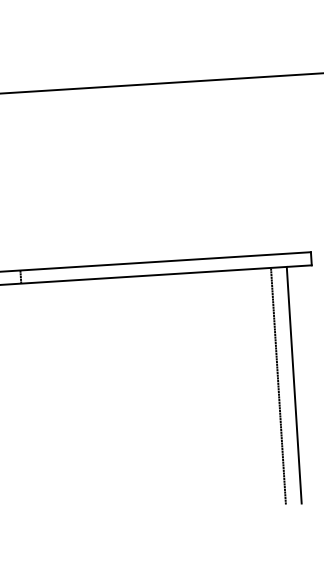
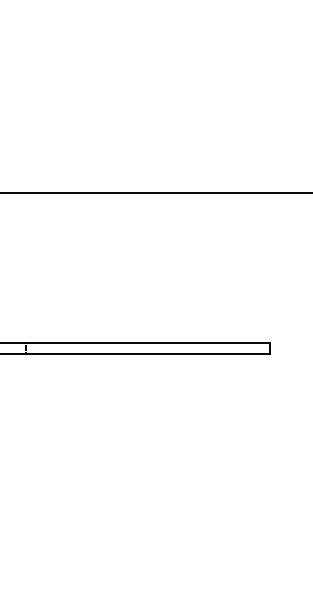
line: (294, 384) -> (249, 452), removed
line: (278, 385) -> (236, 452), removed

